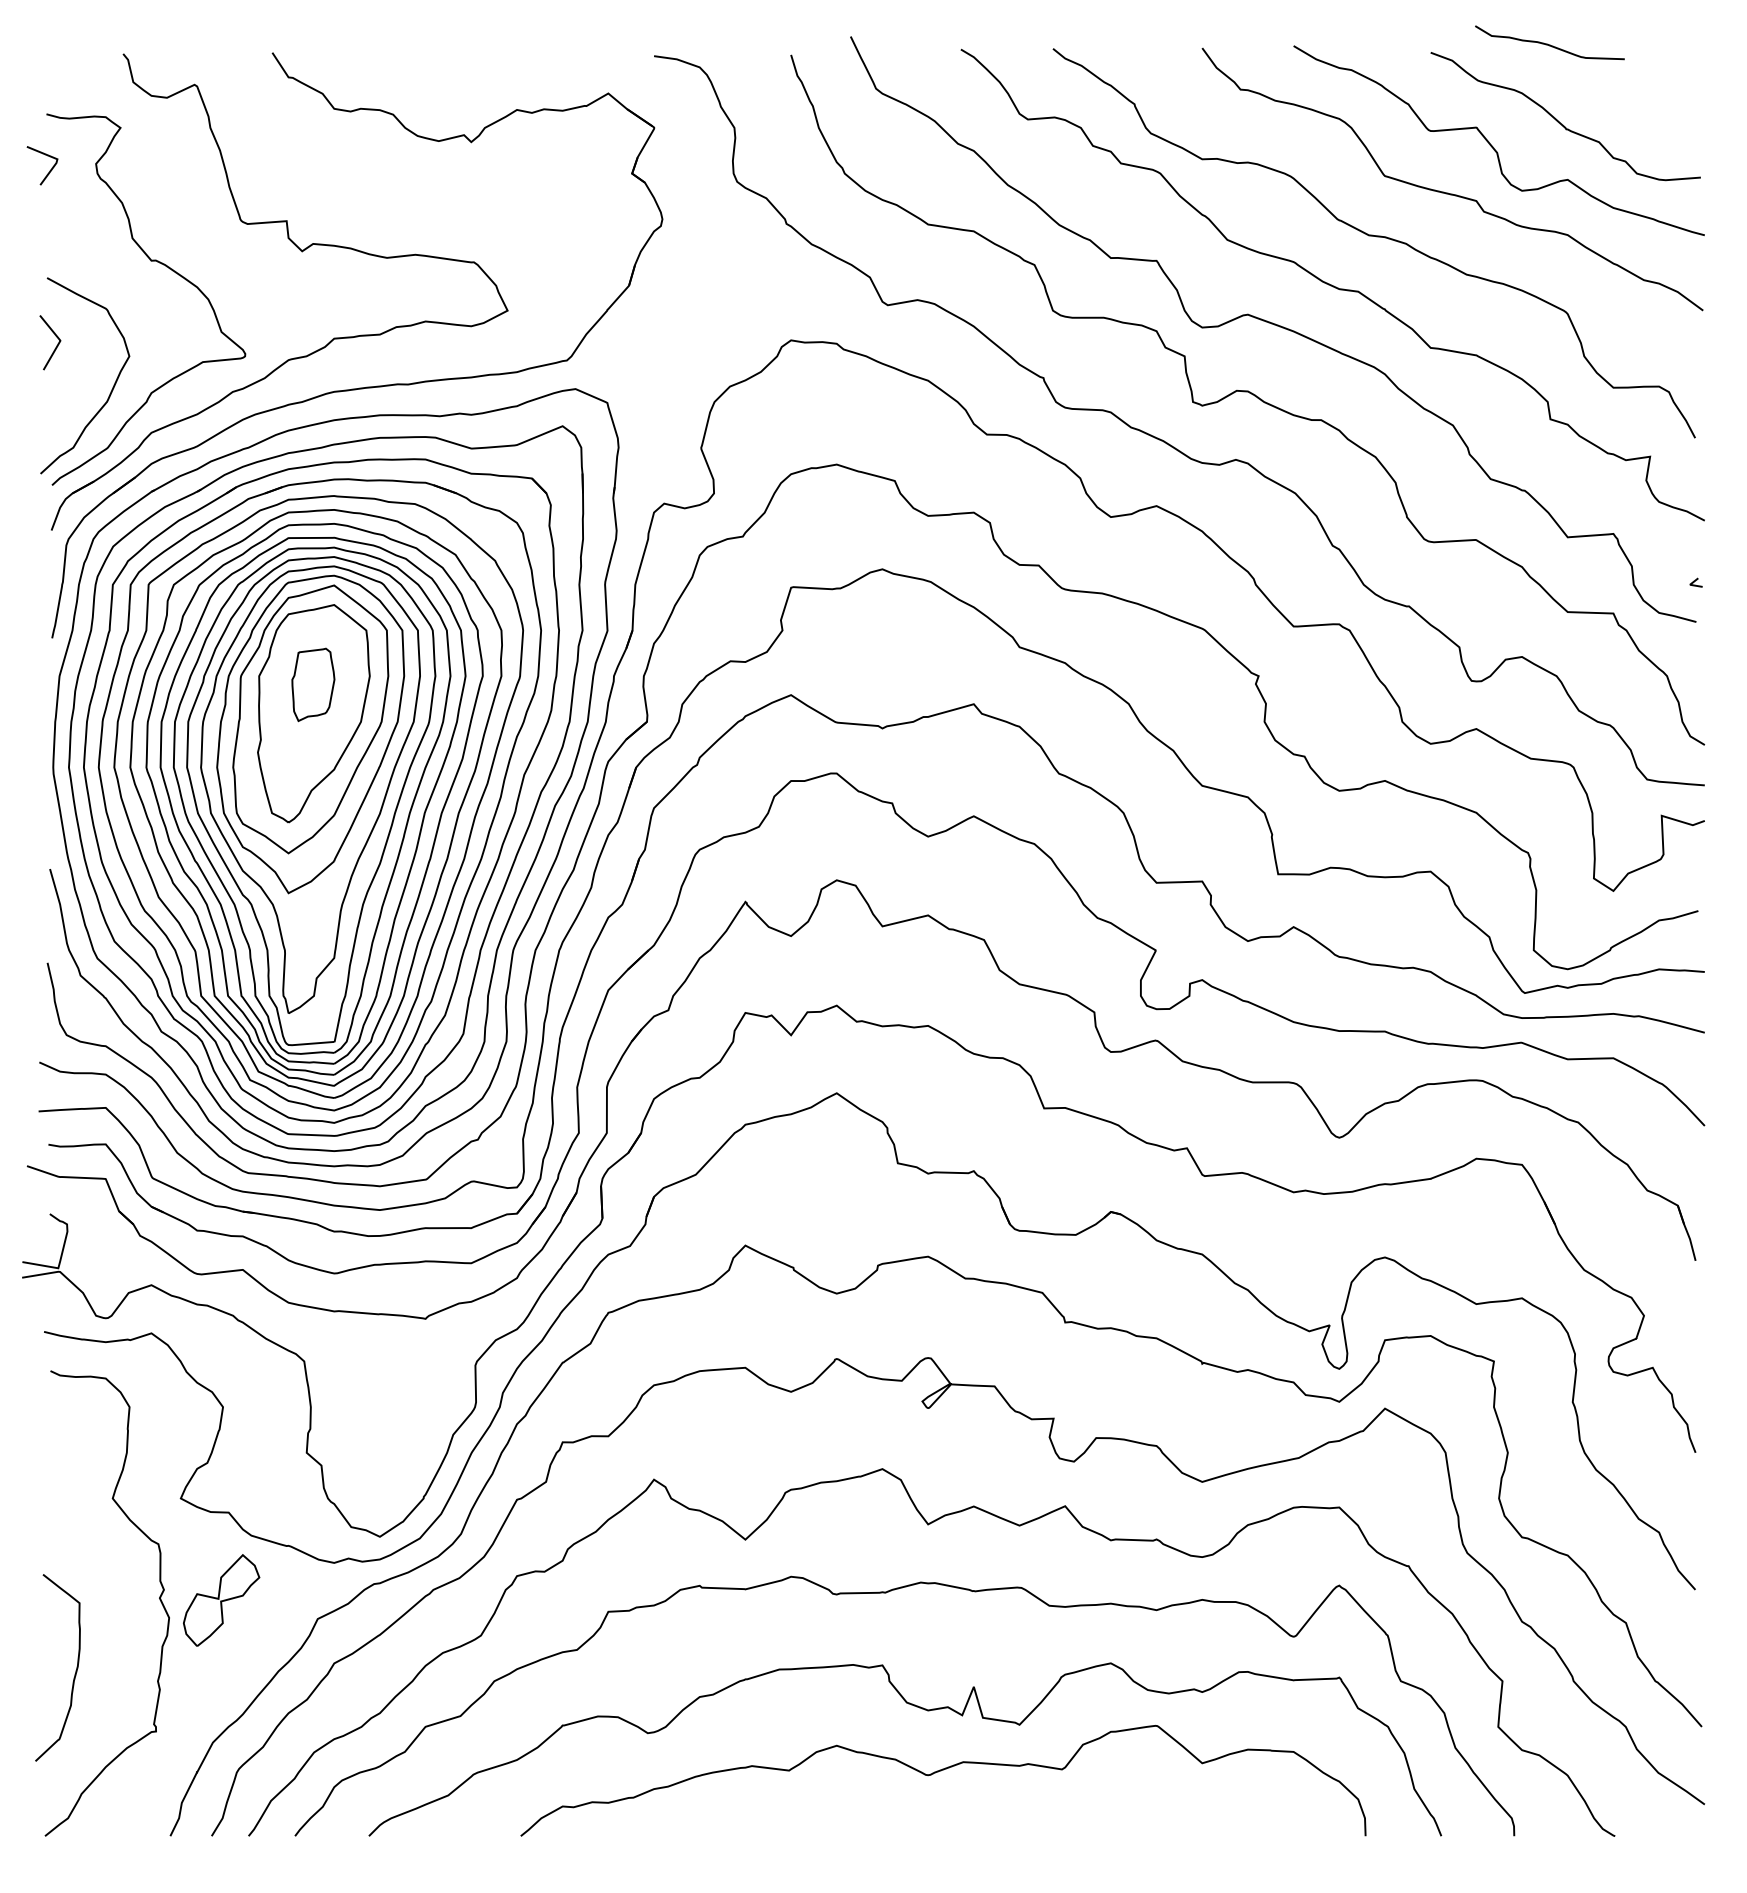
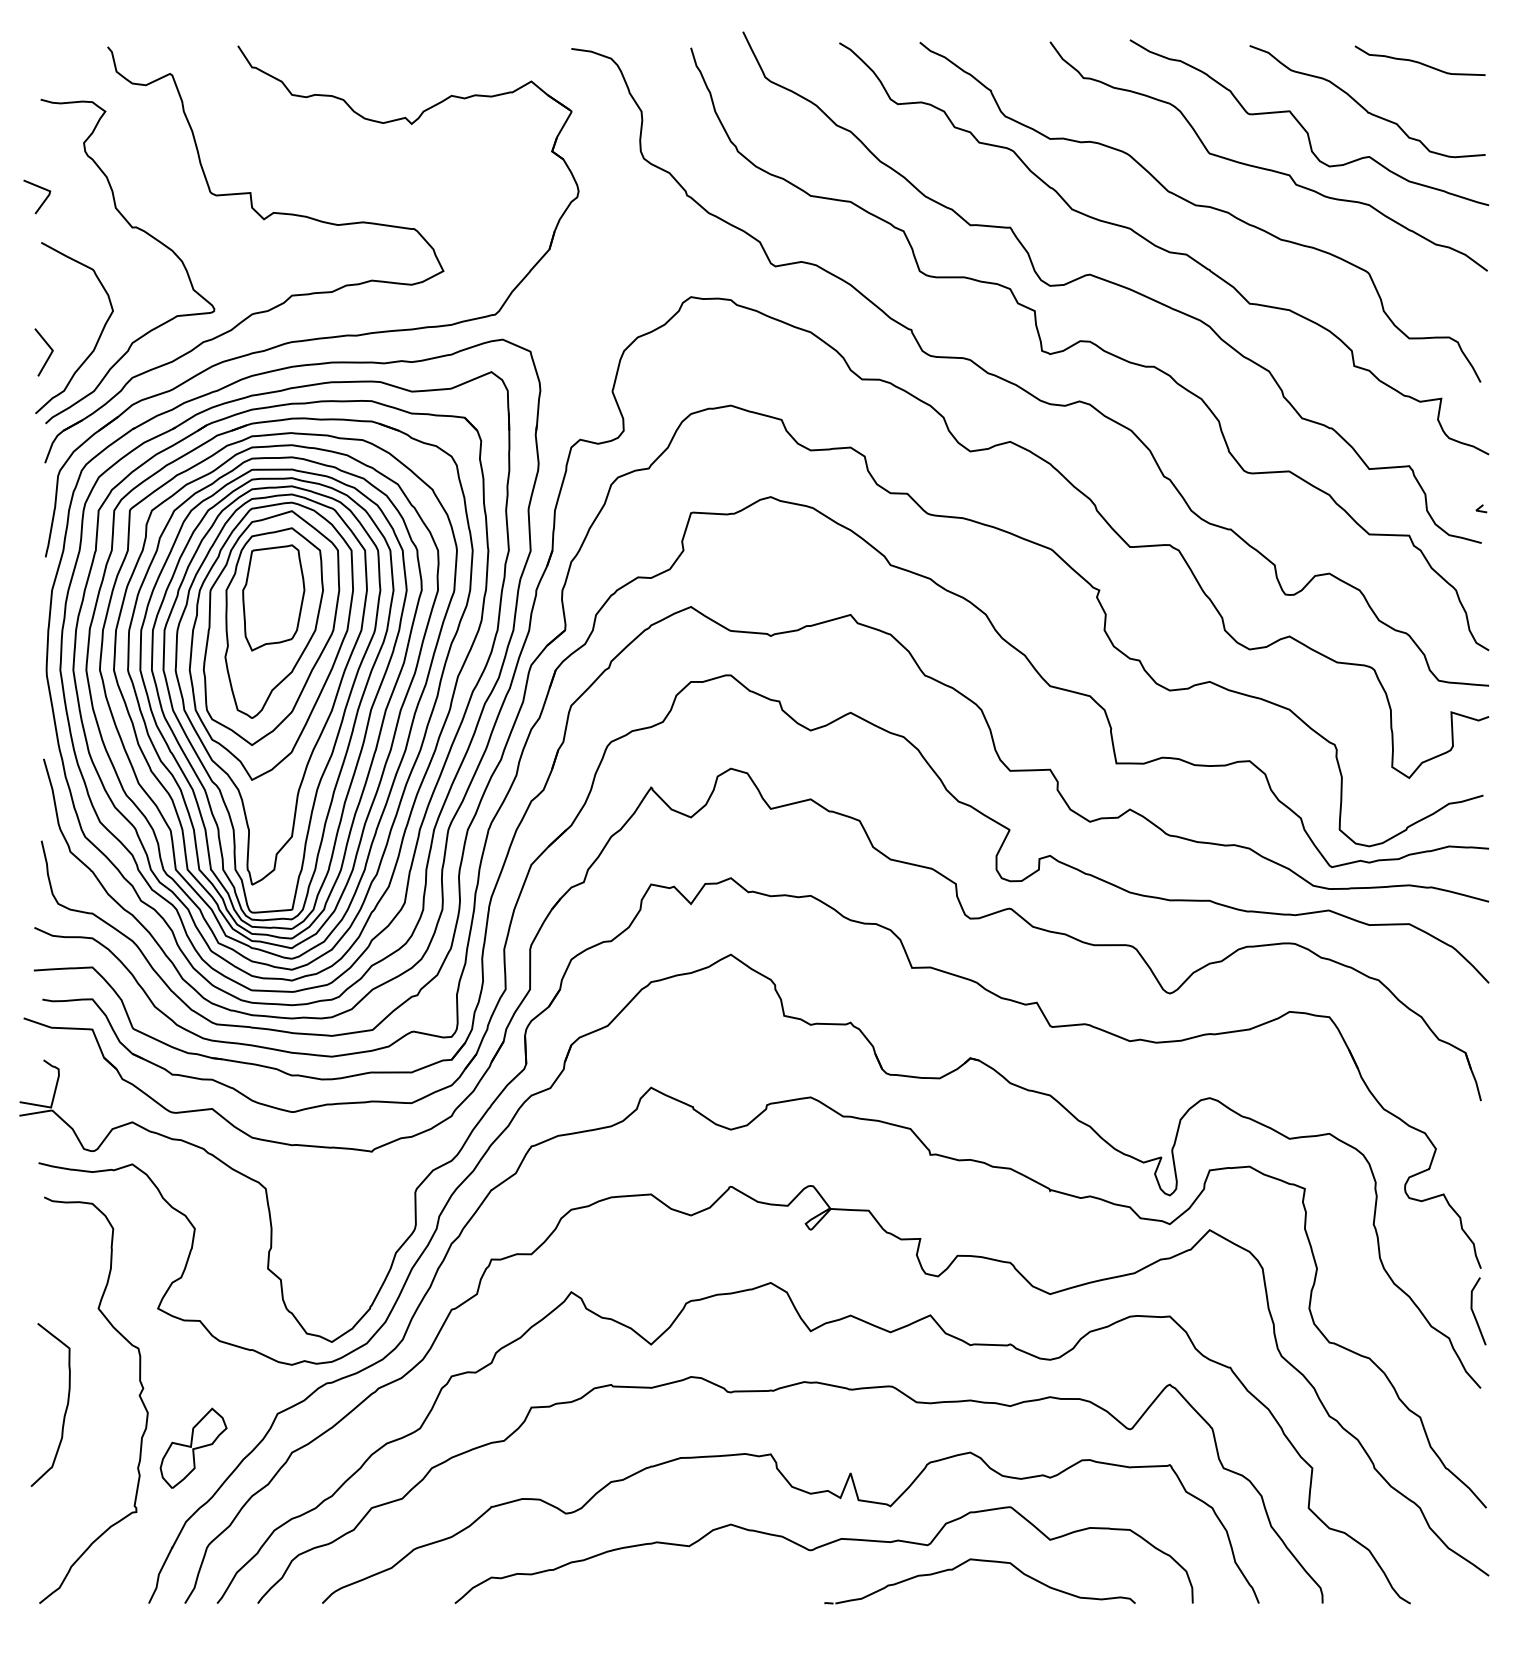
curve: (1549, 44) -> (1419, 62), moved
line: (49, 170) -> (43, 201), moved
curve: (56, 345) -> (49, 354), moved
part: (313, 684) -> (273, 597), size x1.67
line: (1688, 1504) -> (1474, 1313), added
part: (221, 1600) -> (193, 1448), moved
curve: (75, 1670) -> (66, 1407), moved
part: (1127, 1788) -> (984, 1561), added

